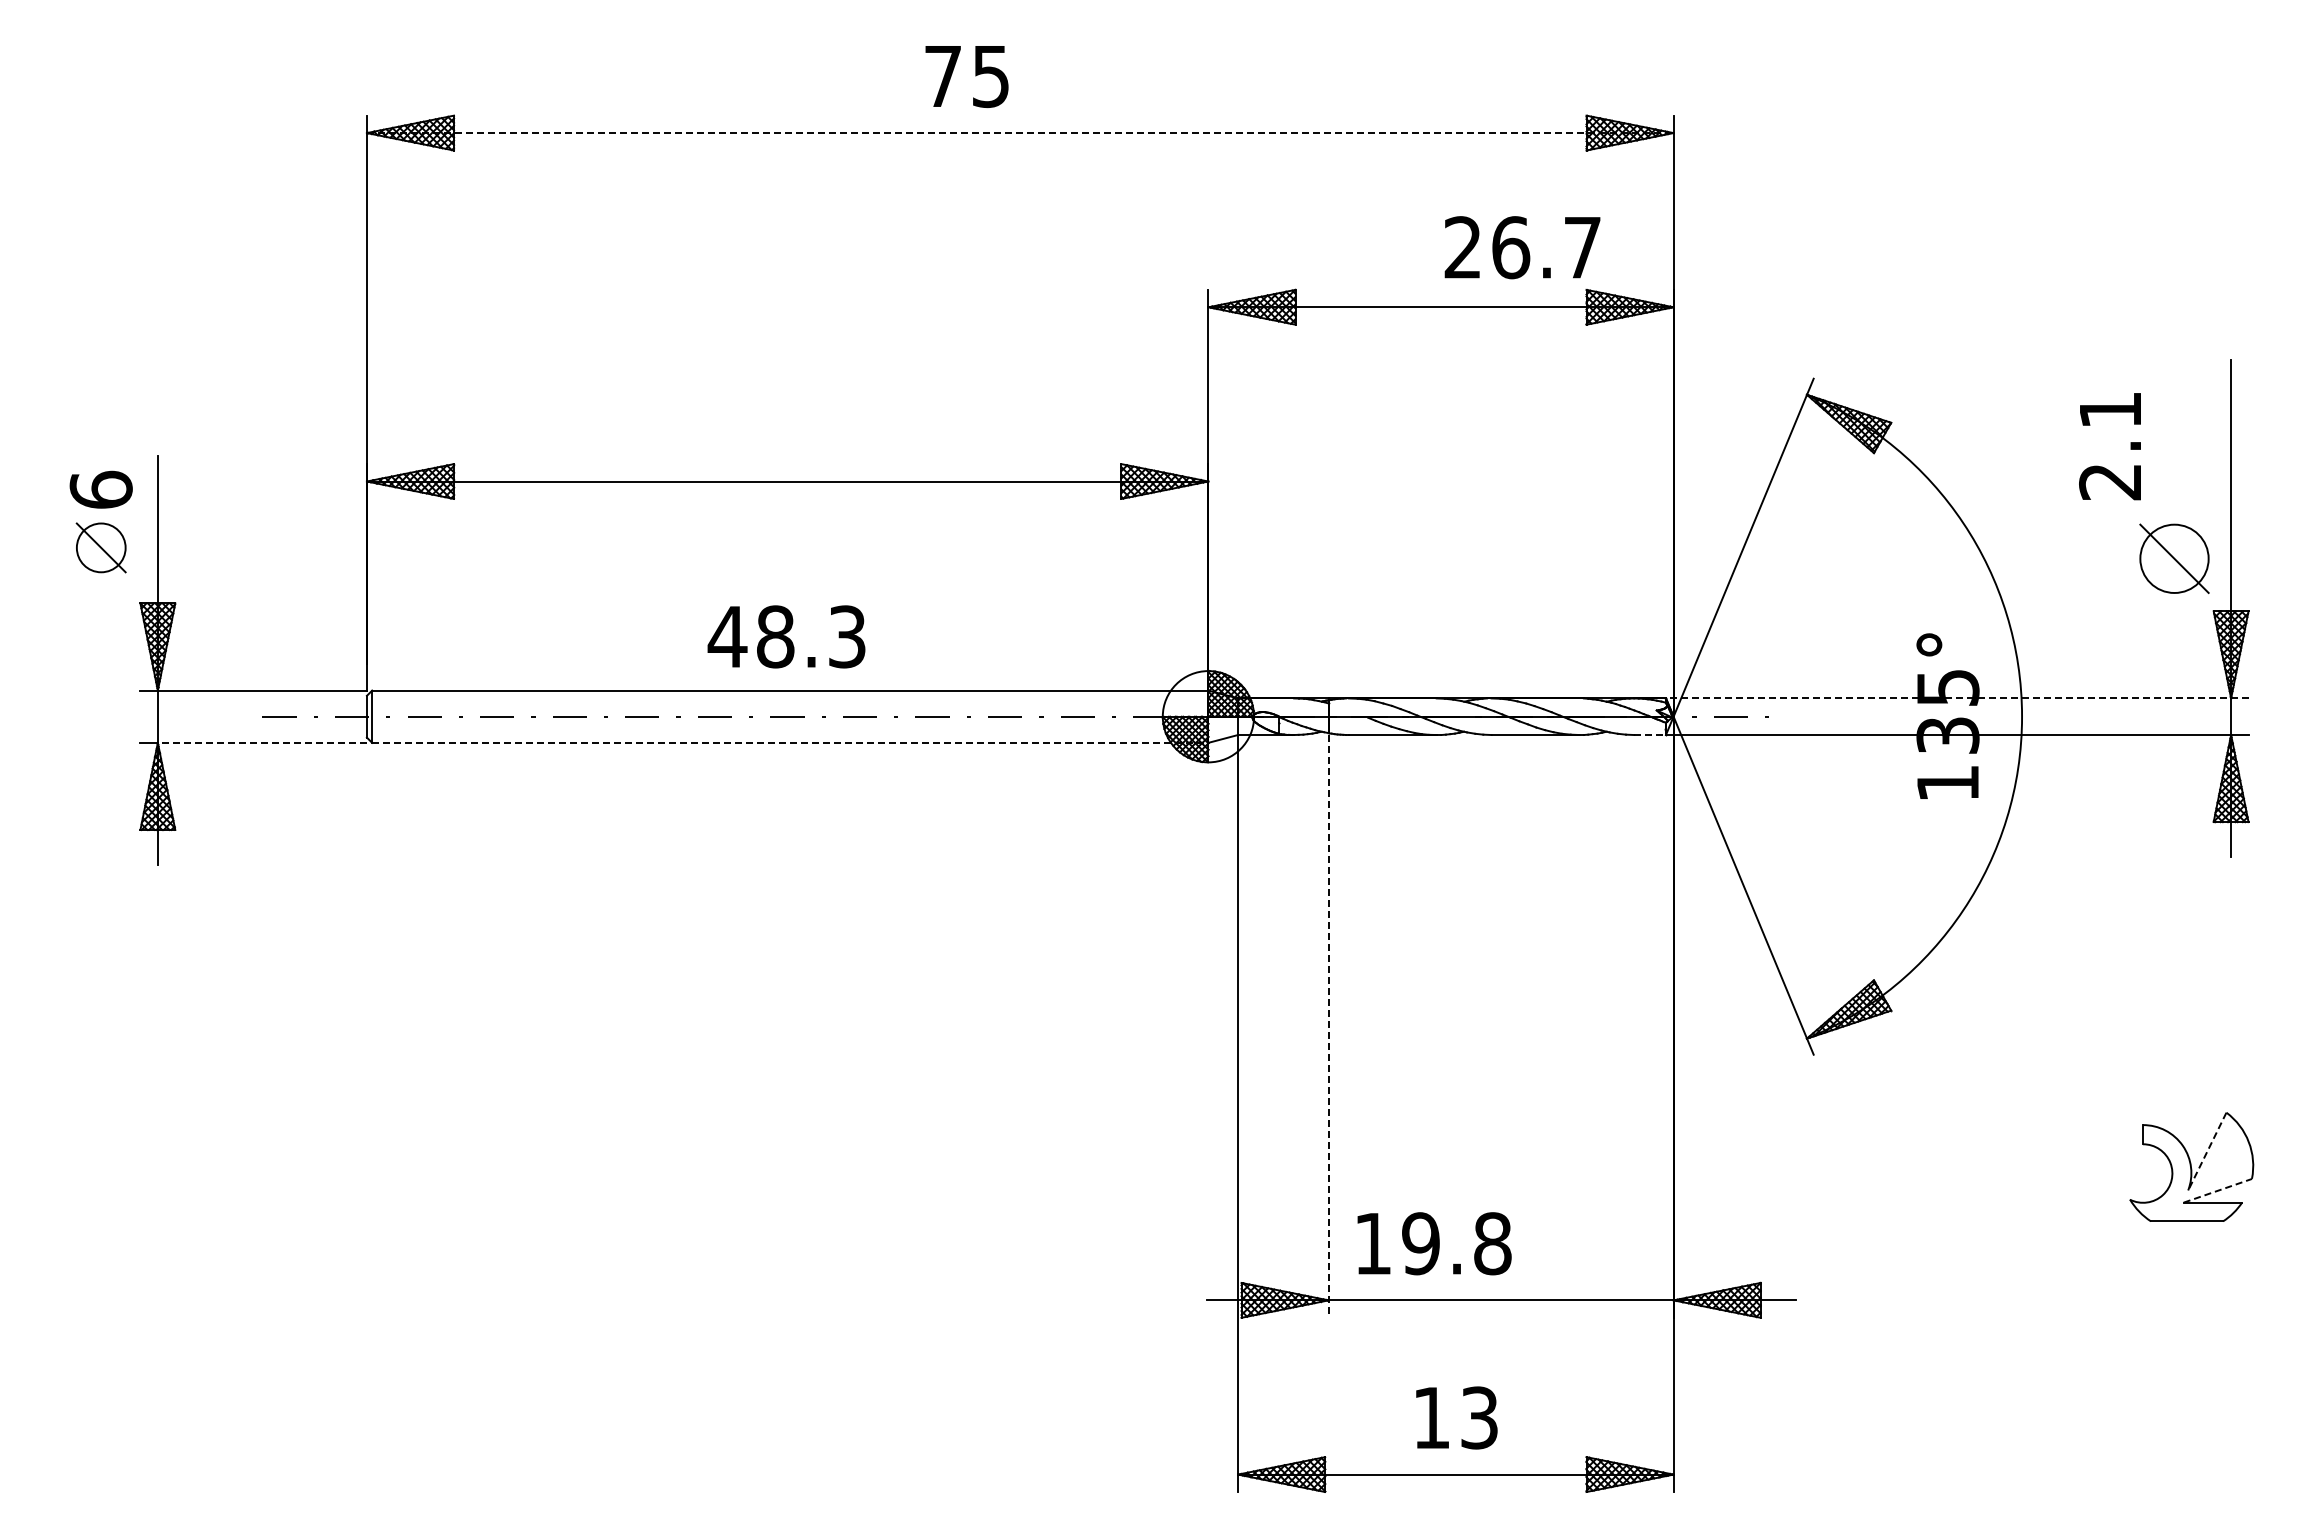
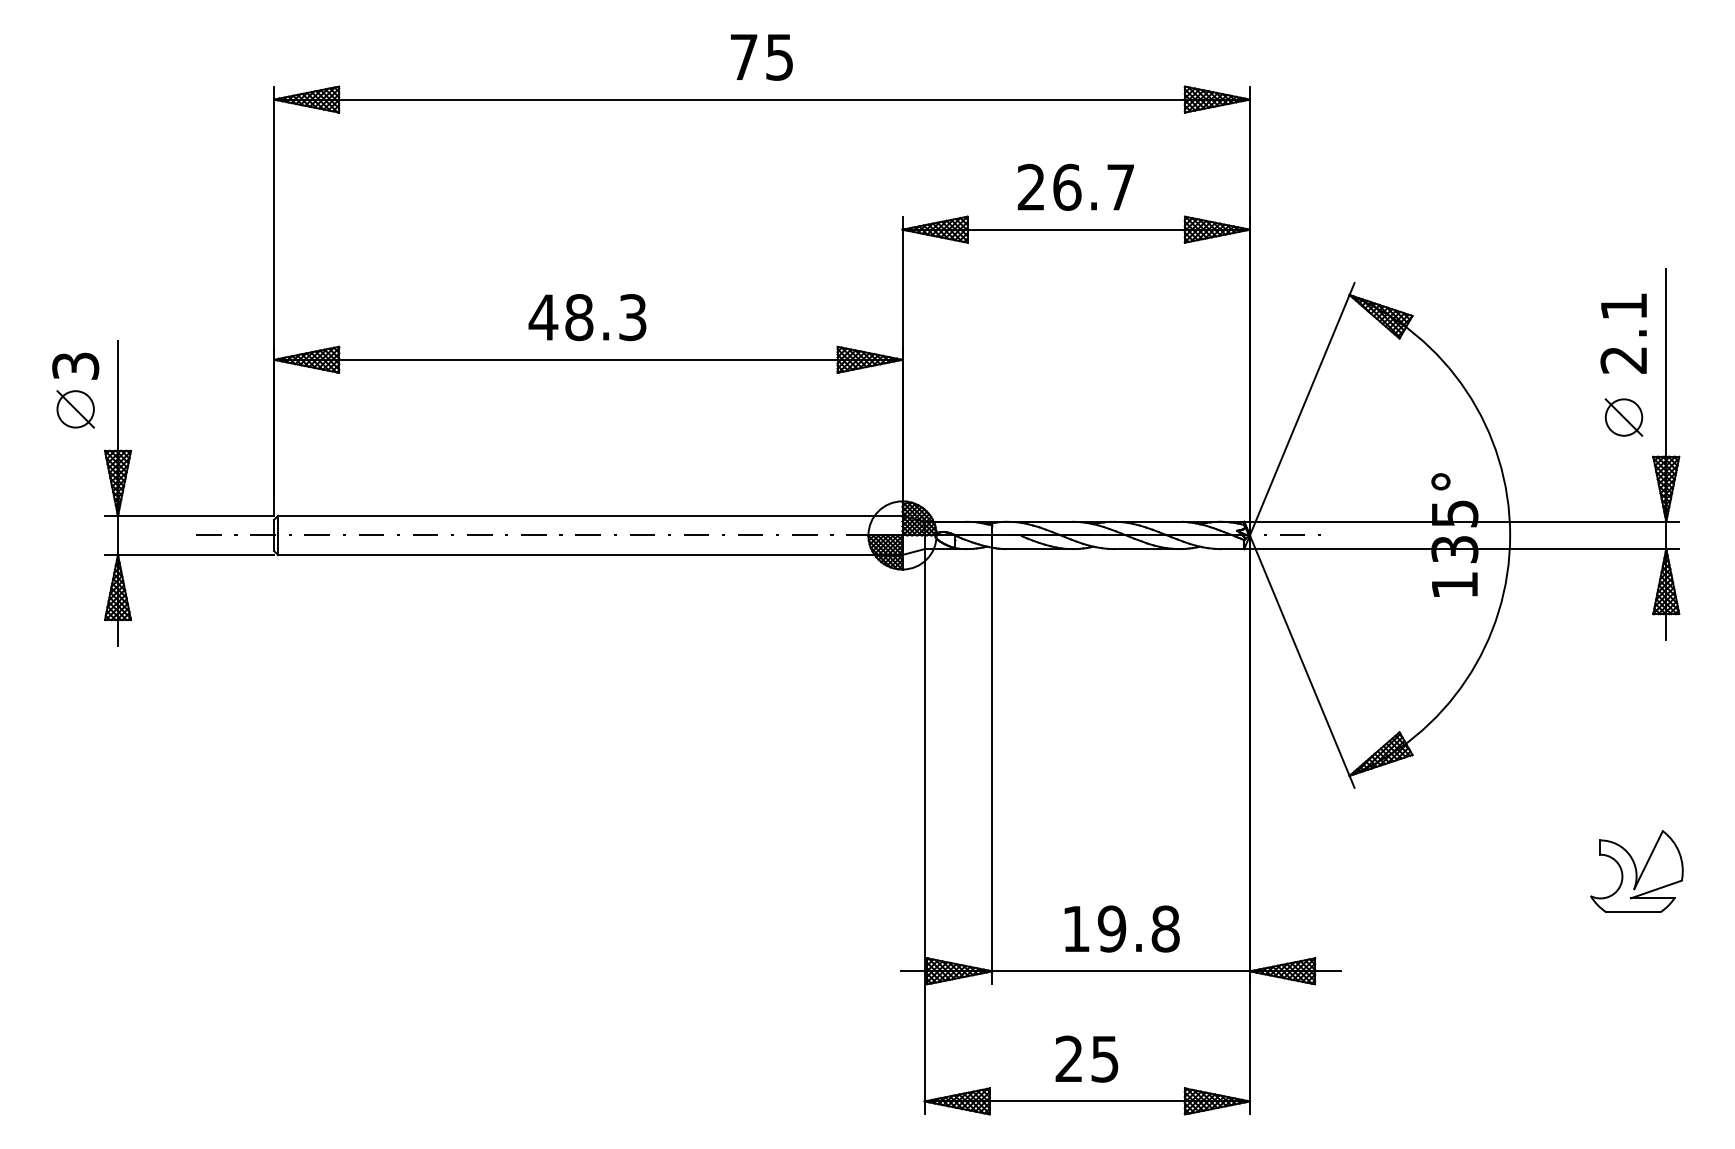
text: (966, 76) -> (761, 57), moved
line: (1020, 133) -> (762, 99), dashed -> solid
text: (1522, 247) -> (1075, 187), moved
text: (2109, 446) -> (1623, 333), moved
text: (100, 489) -> (75, 365), 6 -> 3
part: (2174, 558) -> (1624, 417), size x0.71
text: (786, 636) -> (587, 317), moved
line: (1956, 698) -> (1461, 521), dashed -> solid
line: (1650, 735) -> (1232, 549), dashed -> solid
line: (262, 742) -> (196, 554), dashed -> solid
line: (790, 742) -> (590, 554), dashed -> solid
line: (1328, 1026) -> (992, 766), dashed -> solid
line: (2207, 1152) -> (1648, 860), dashed -> solid
line: (2218, 1190) -> (1656, 889), dashed -> solid
text: (1434, 1243) -> (1122, 928), moved
text: (1455, 1417) -> (1087, 1058), 13 -> 25

